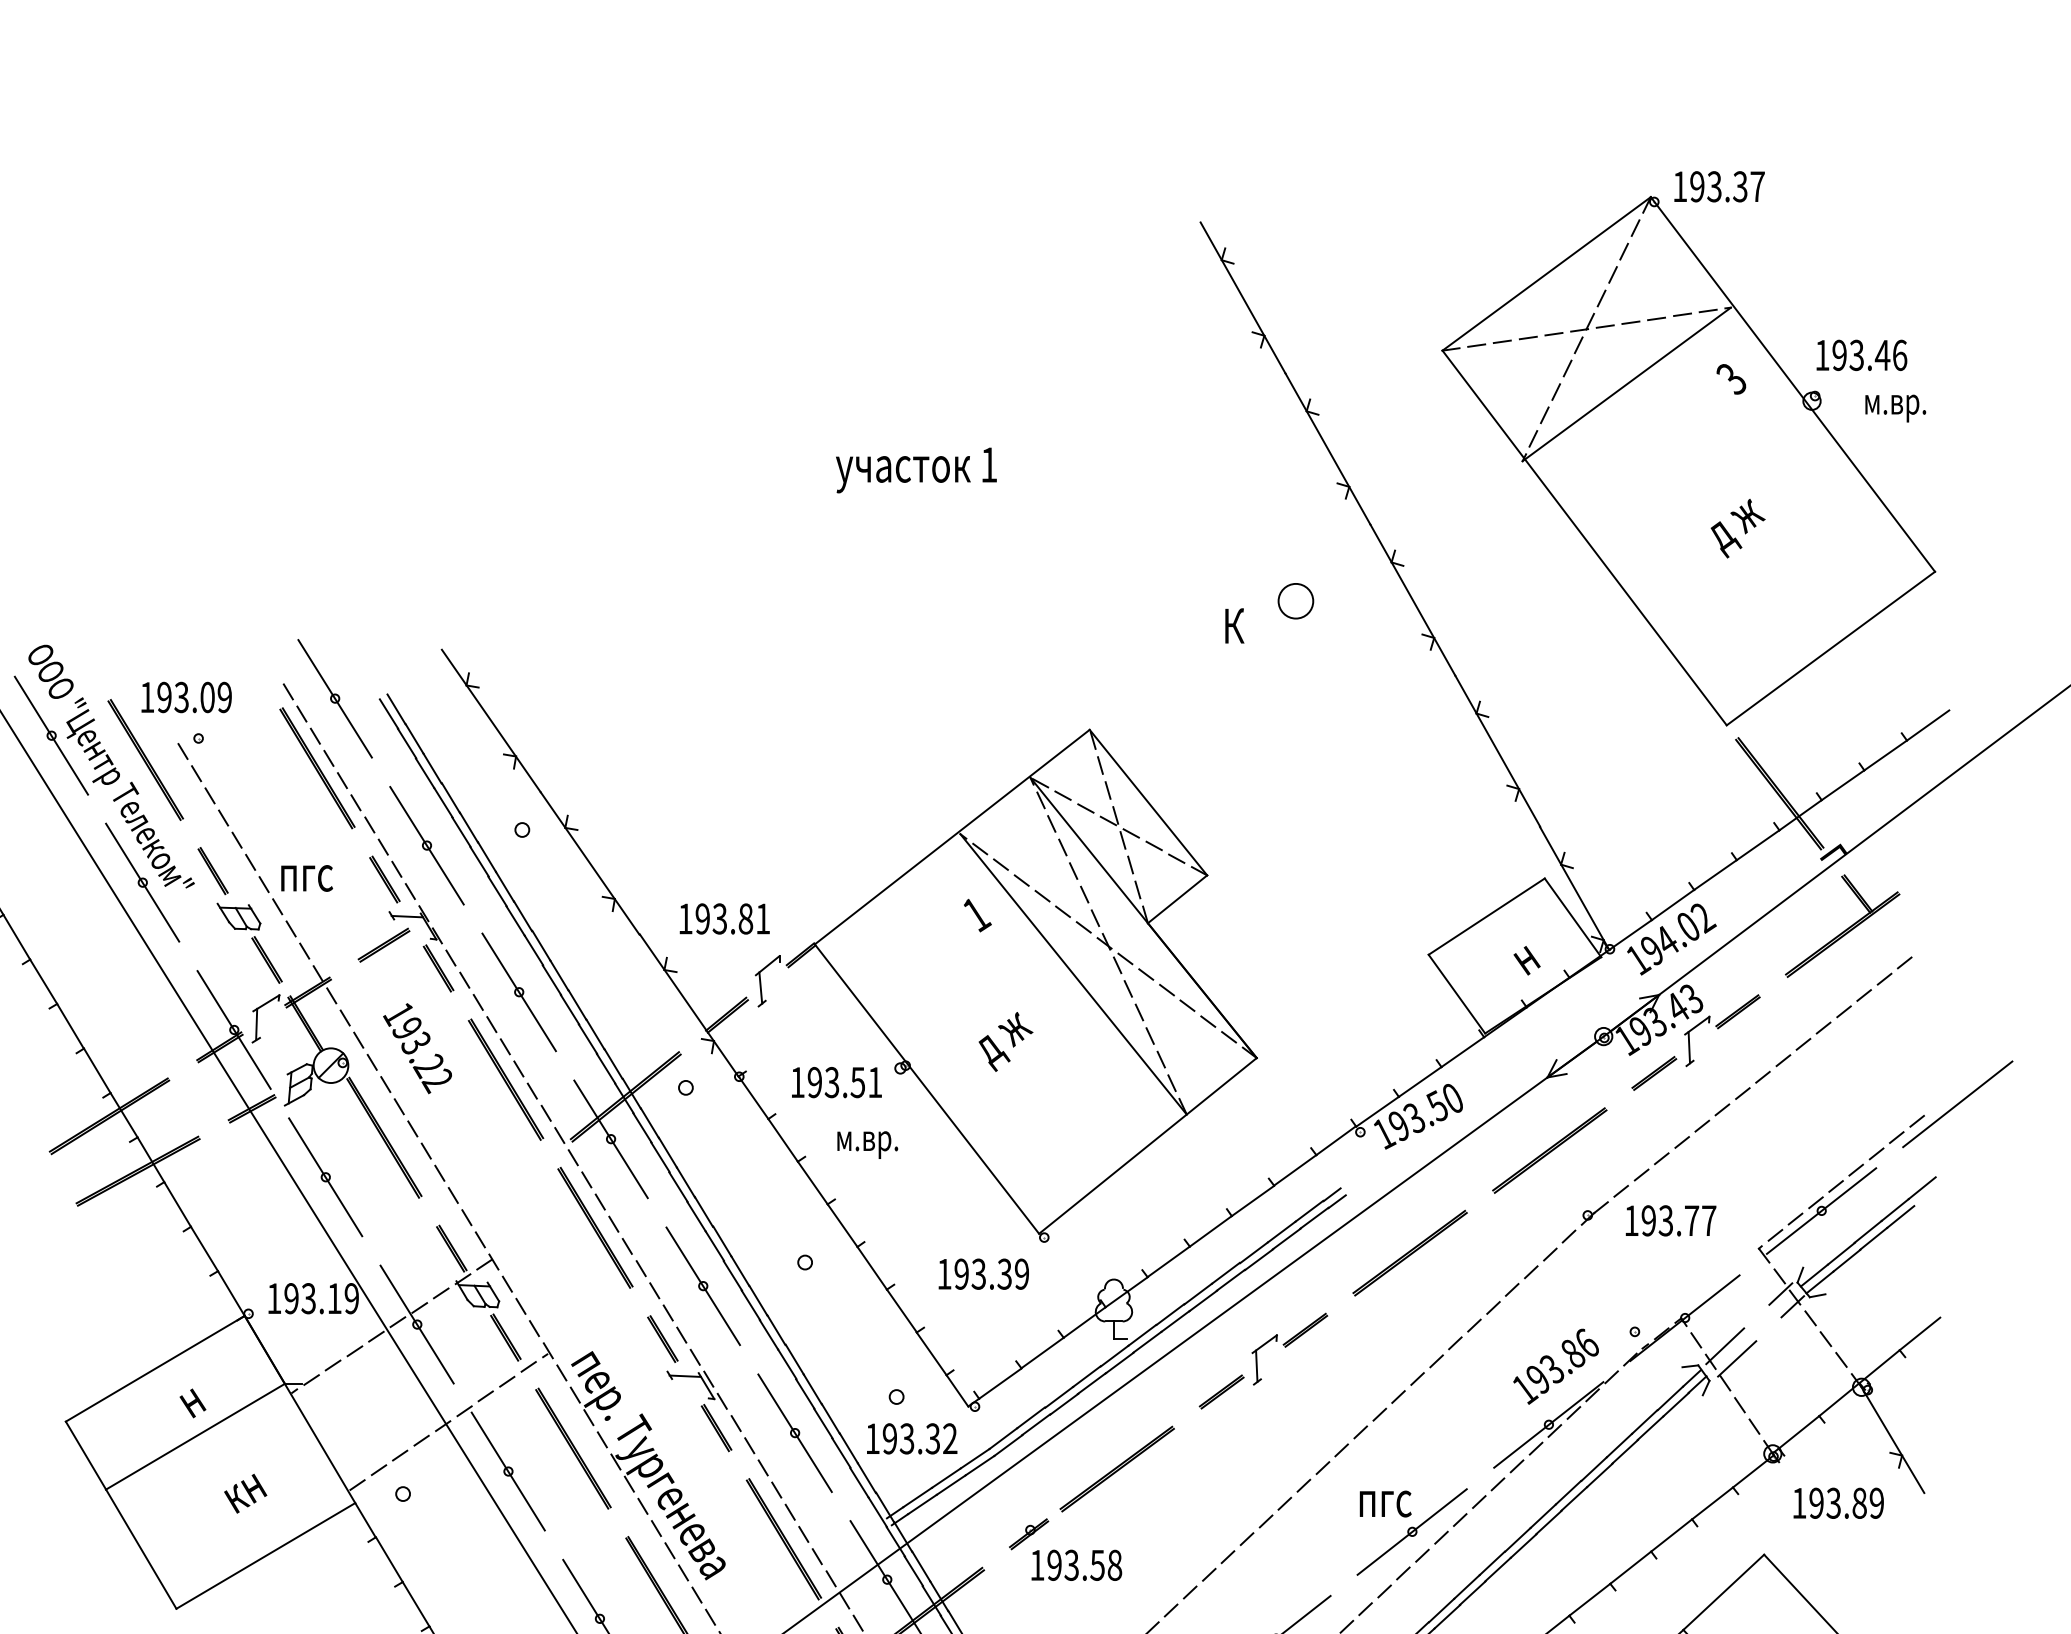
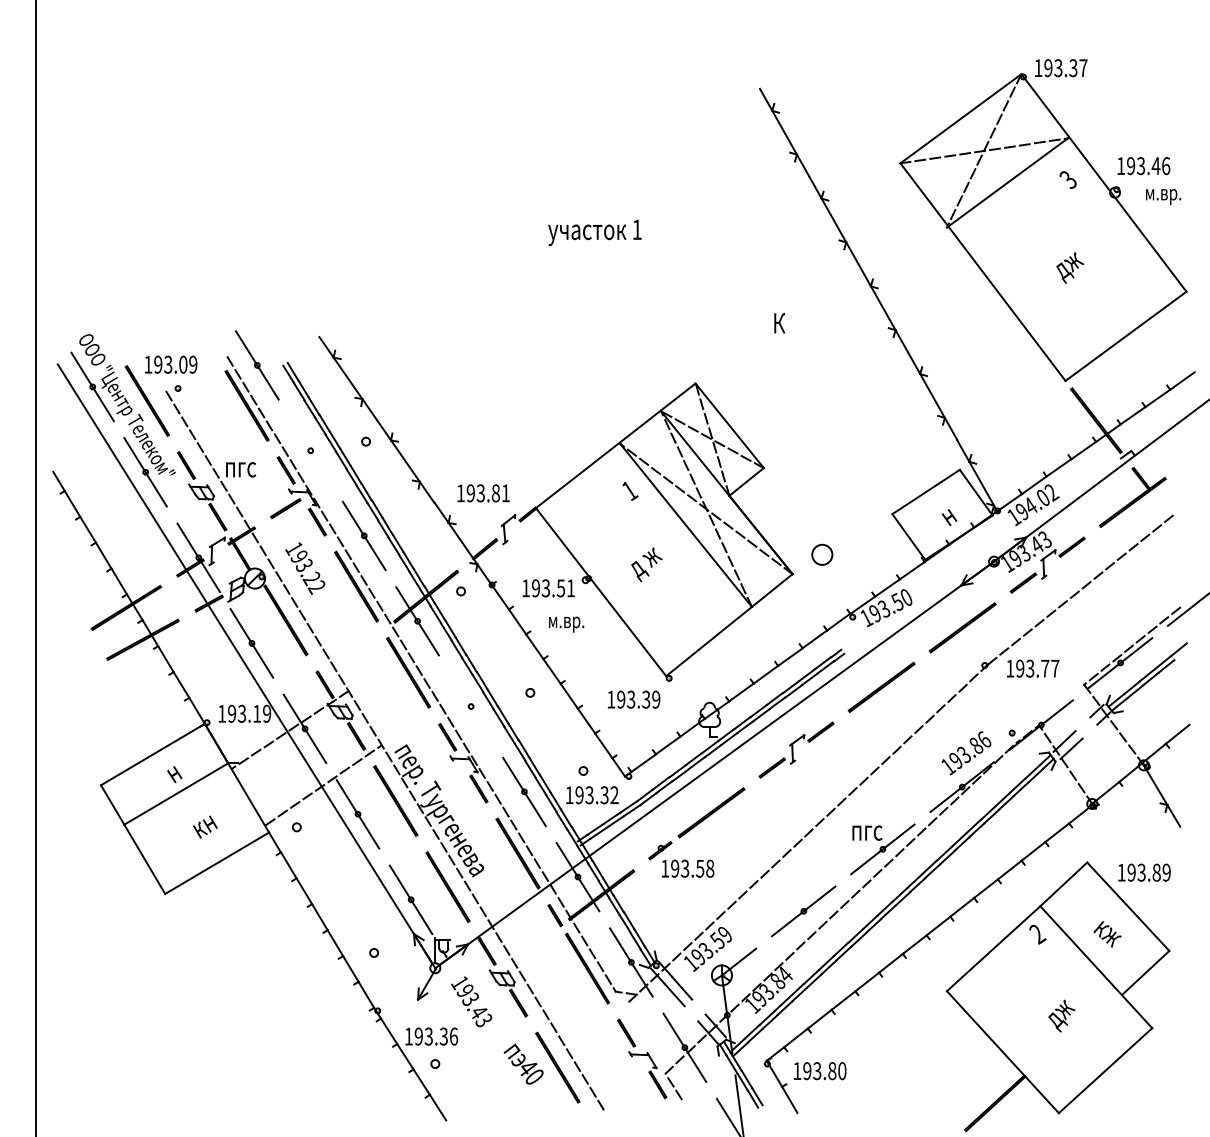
text: (1743, 517) -> (1075, 260), д ж -> дж
part: (1296, 600) -> (822, 554), moved
line: (426, 845) -> (310, 450), removed
line: (702, 1285) -> (470, 706), removed
text: (1838, 1502) -> (1144, 872), moved

